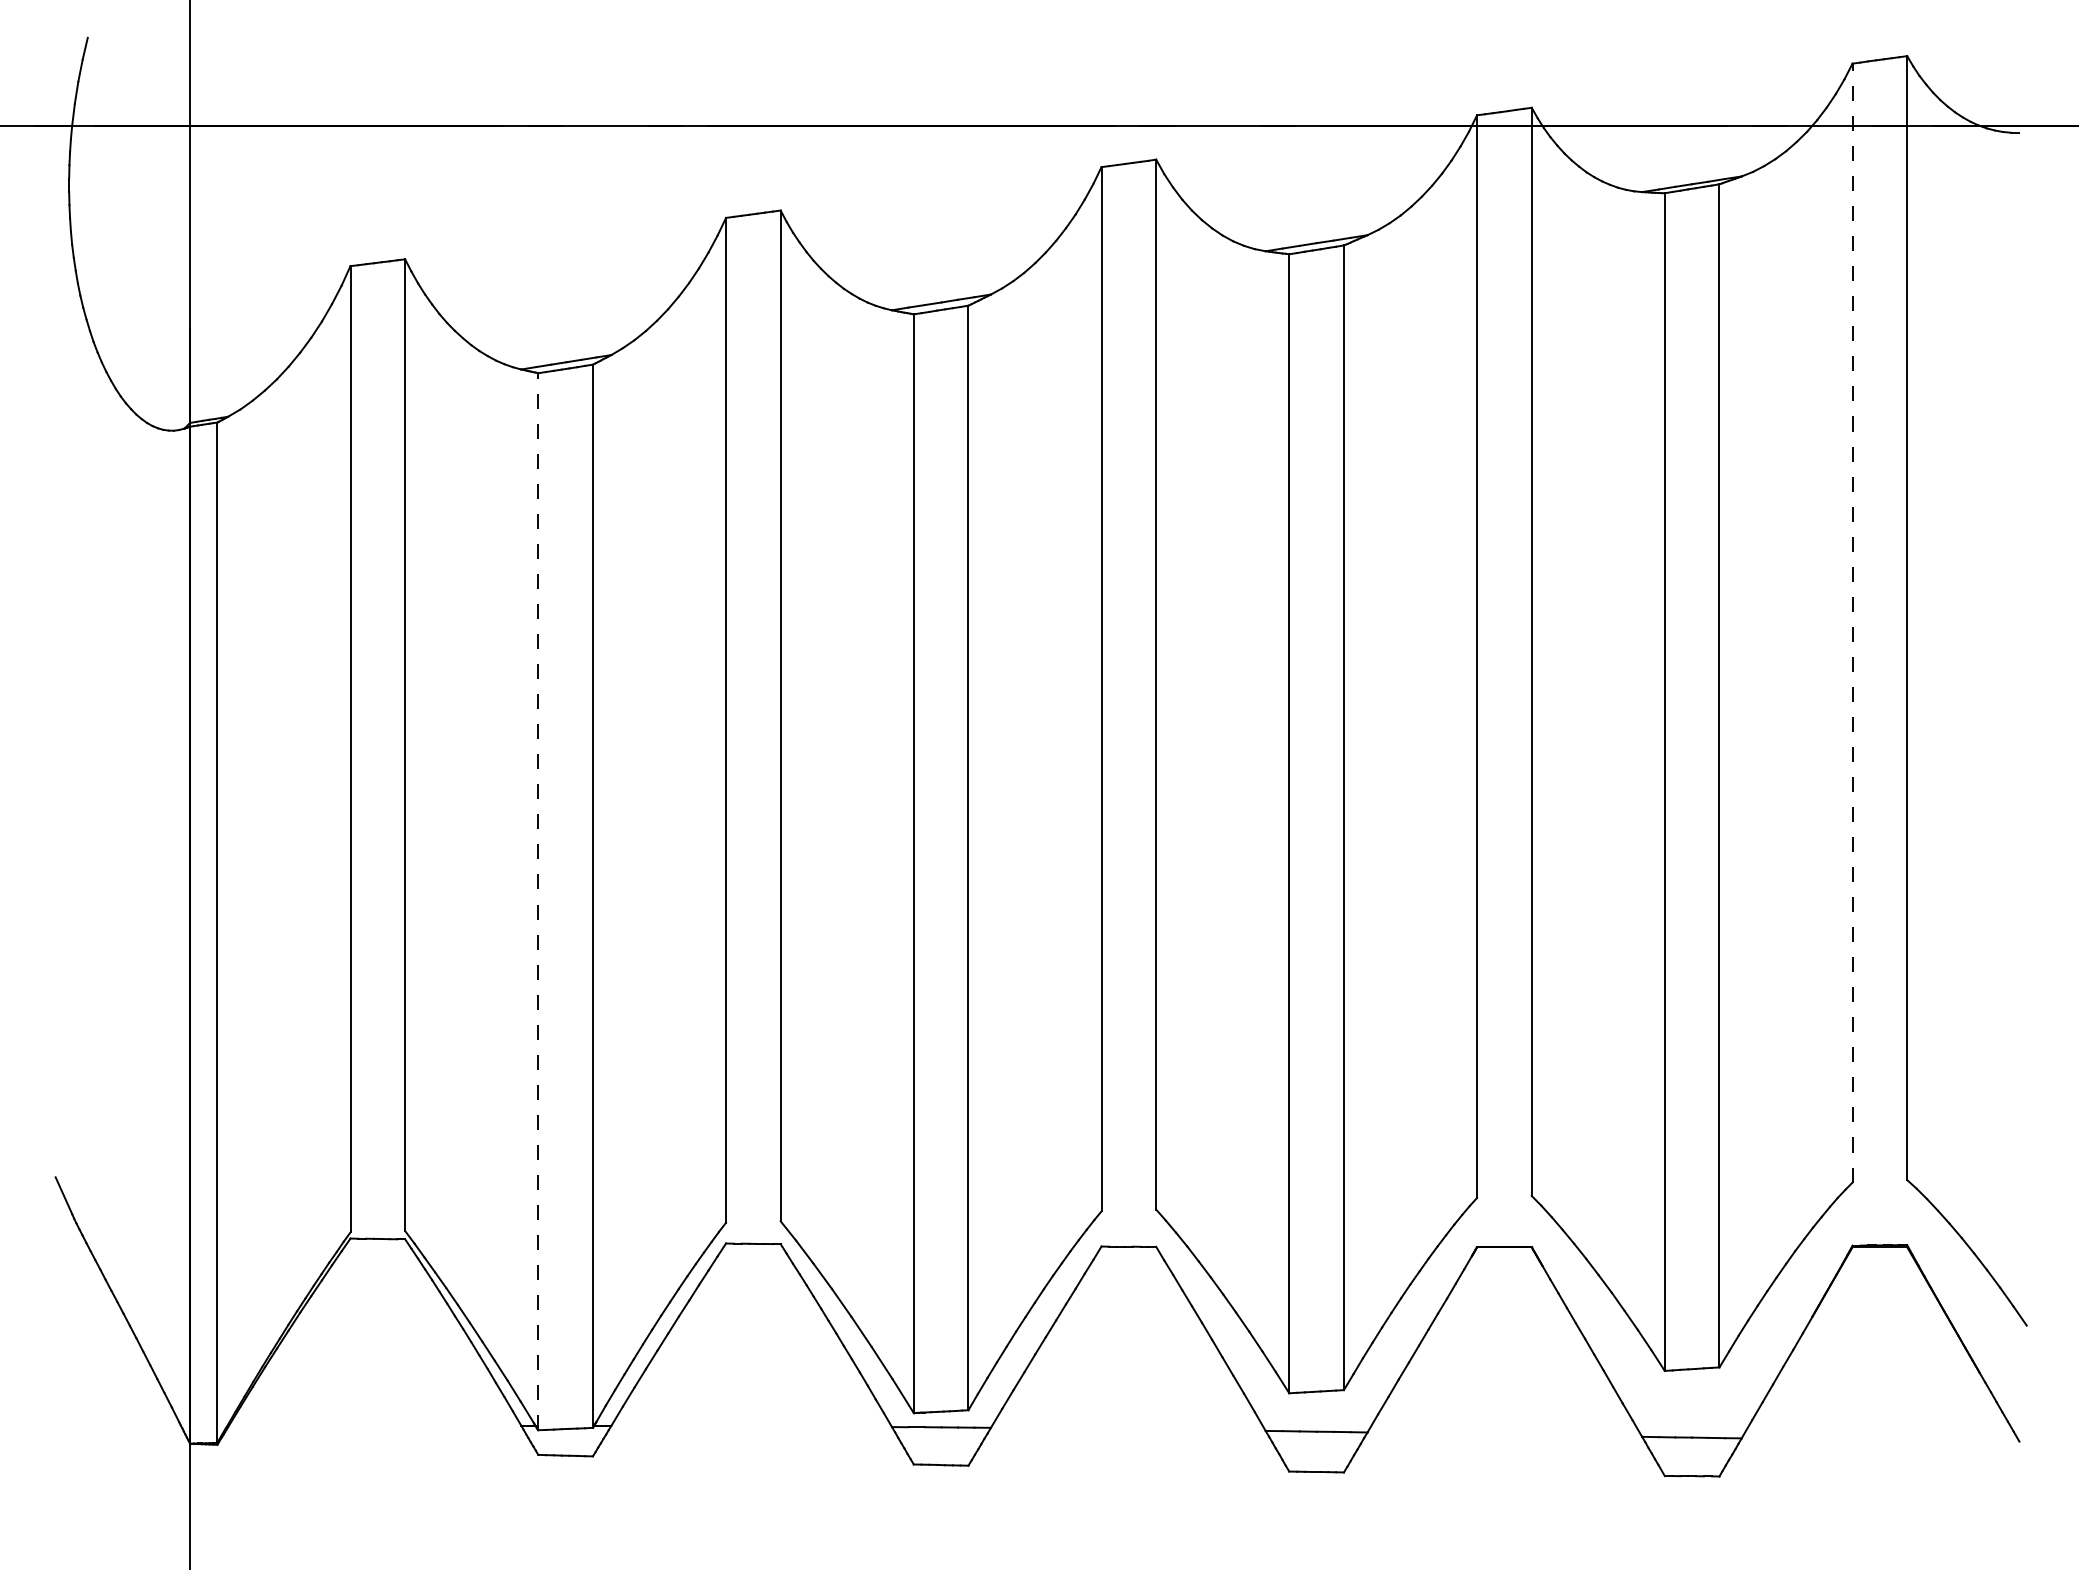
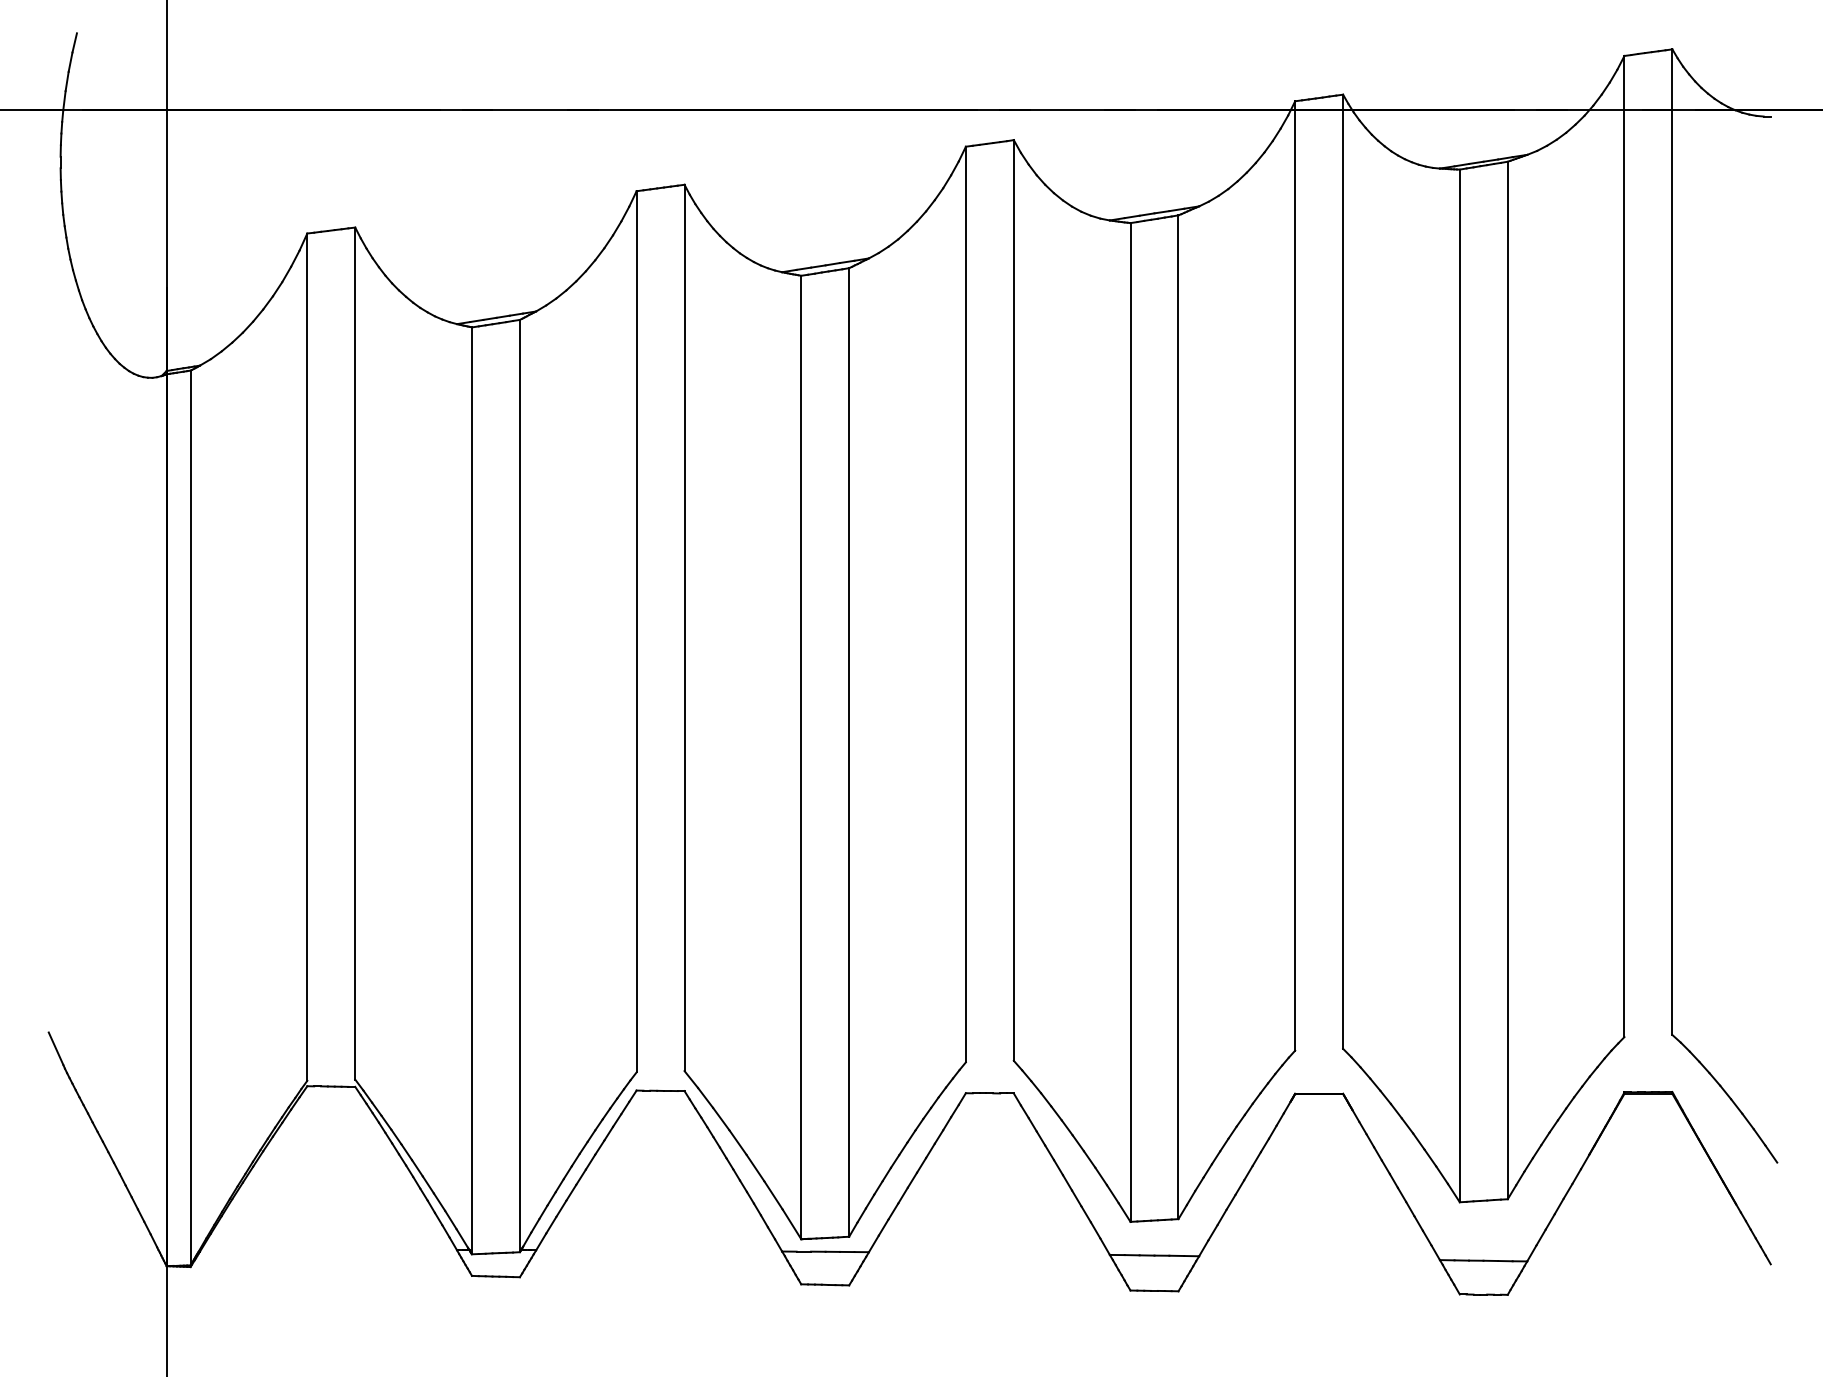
line: (1852, 623) -> (1624, 546), dashed -> solid
line: (537, 901) -> (471, 790), dashed -> solid

